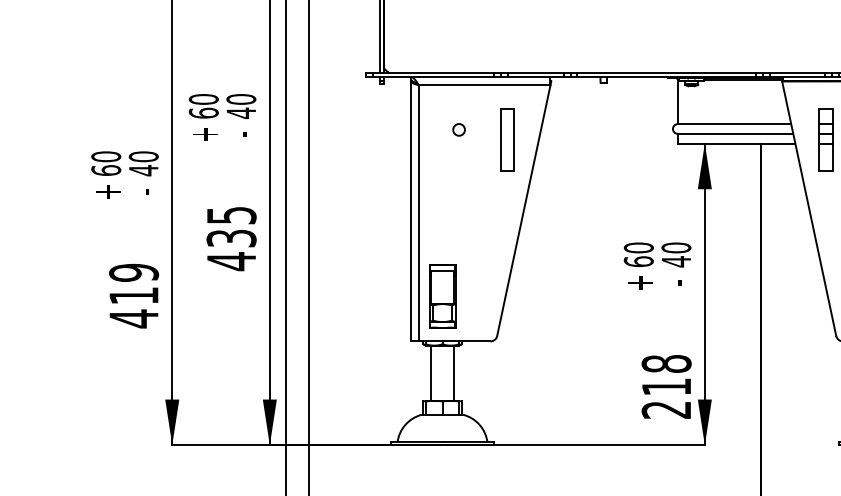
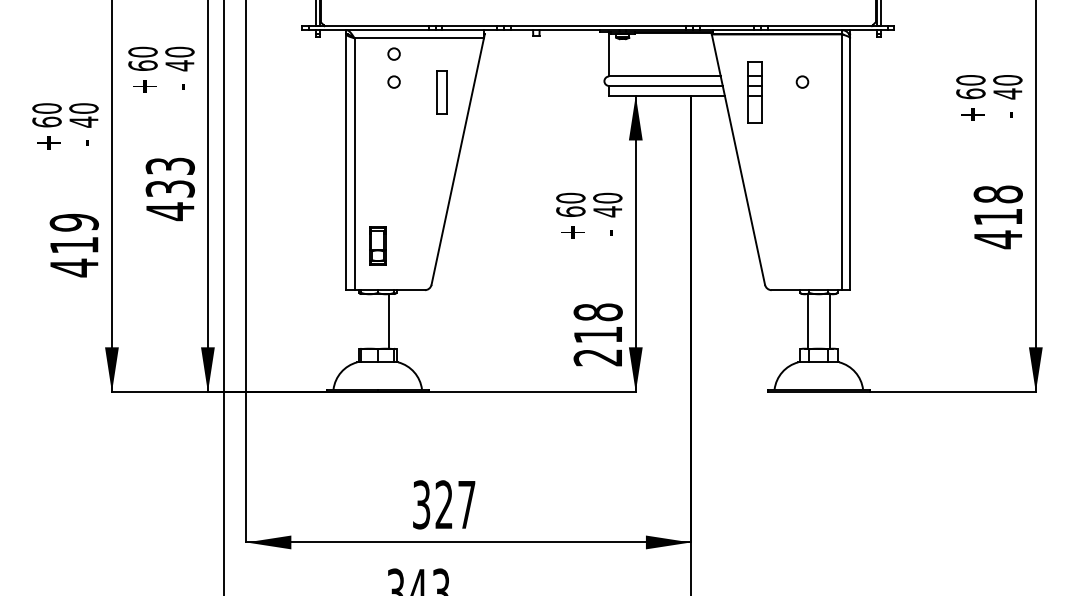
circle: (458, 100) -> (393, 53), added
part: (507, 140) -> (441, 92), size x0.7
text: (230, 214) -> (169, 165), 435 -> 433
part: (442, 296) -> (377, 245), size x0.6
line: (431, 373) -> (366, 321), removed

